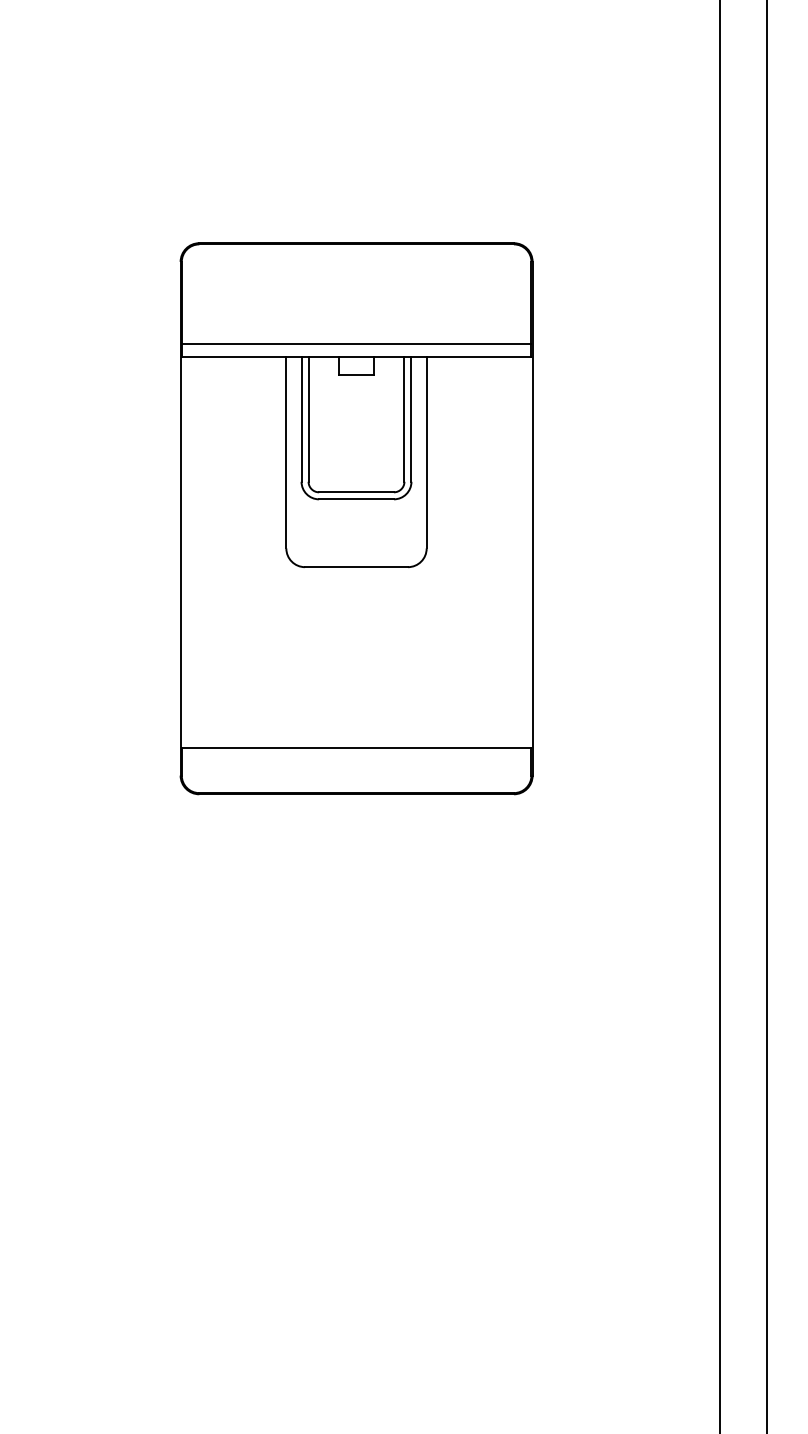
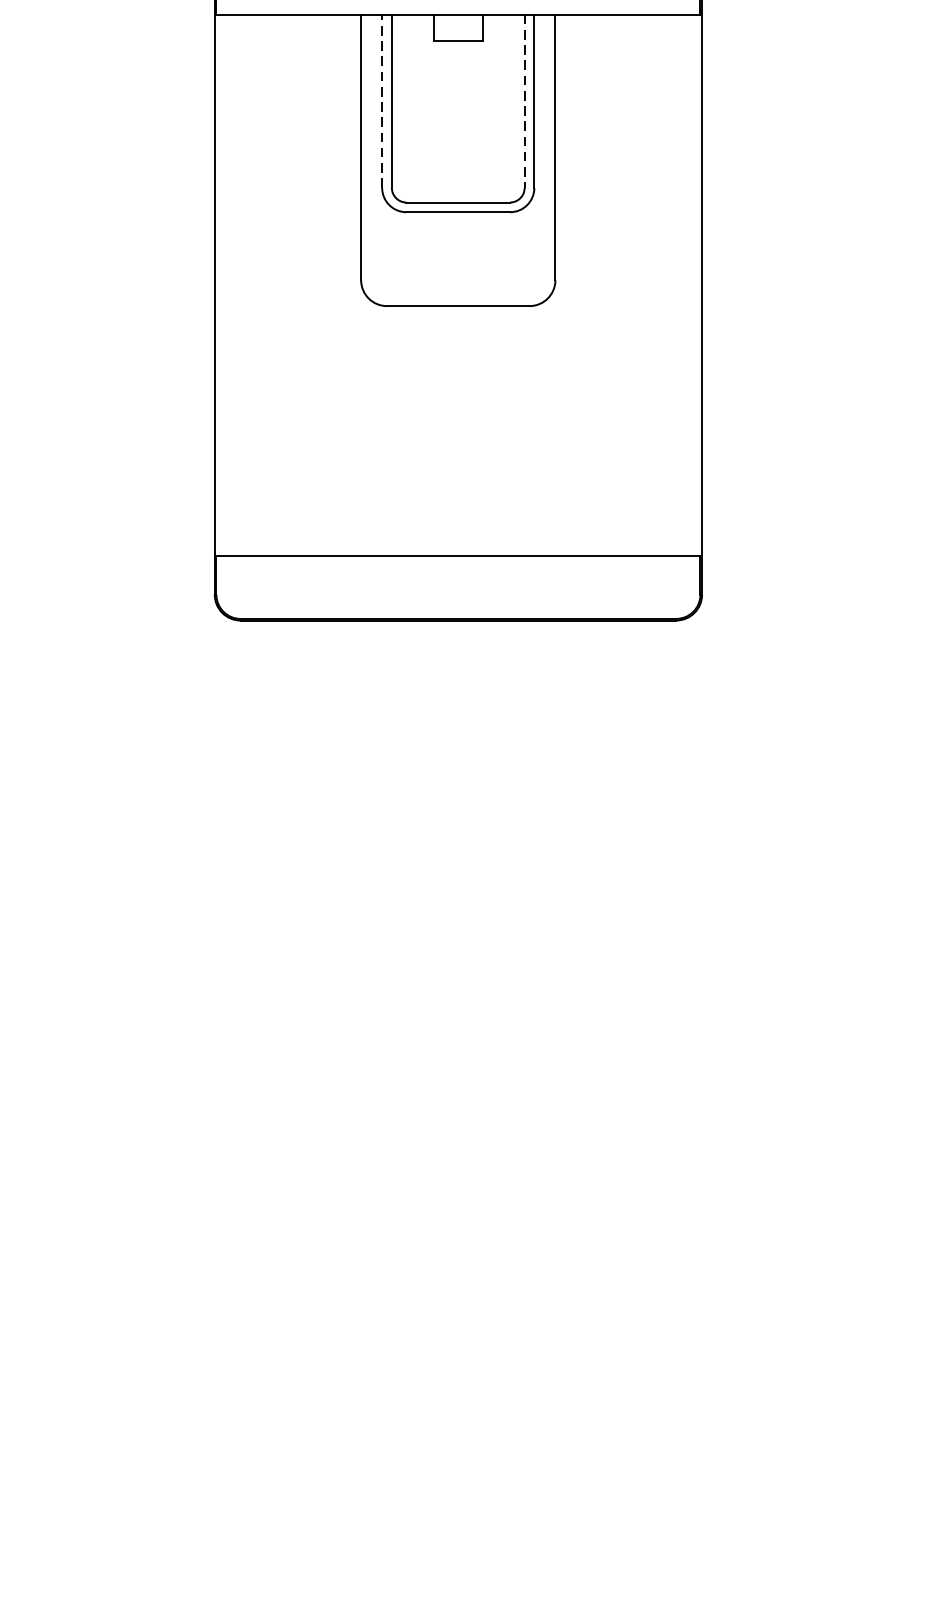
line: (301, 419) -> (382, 101), solid -> dashed
line: (404, 419) -> (524, 101), solid -> dashed

